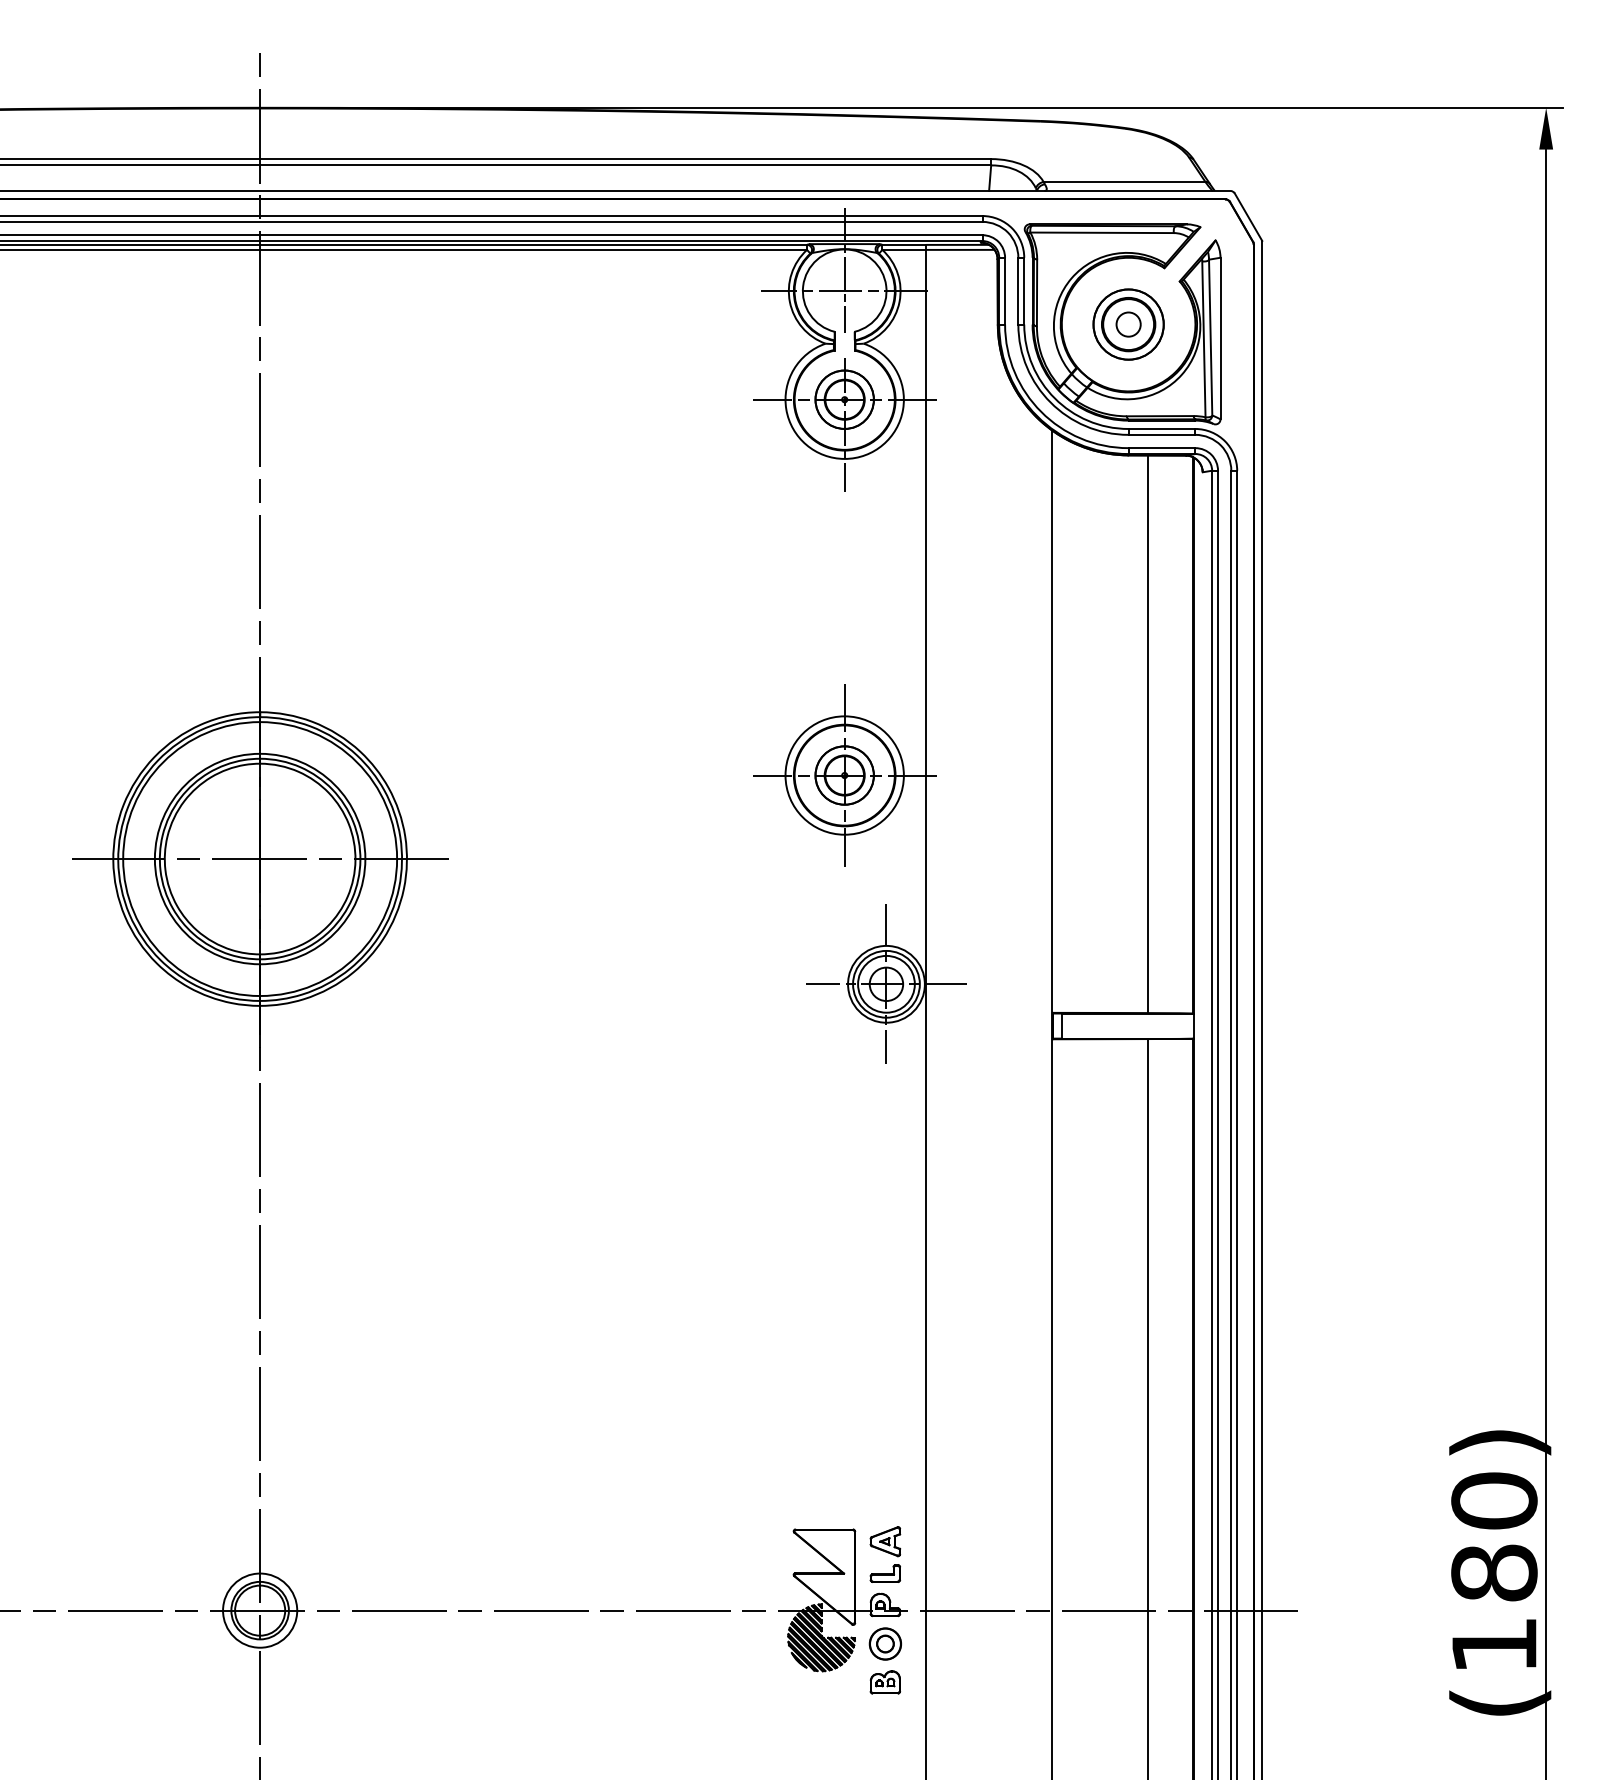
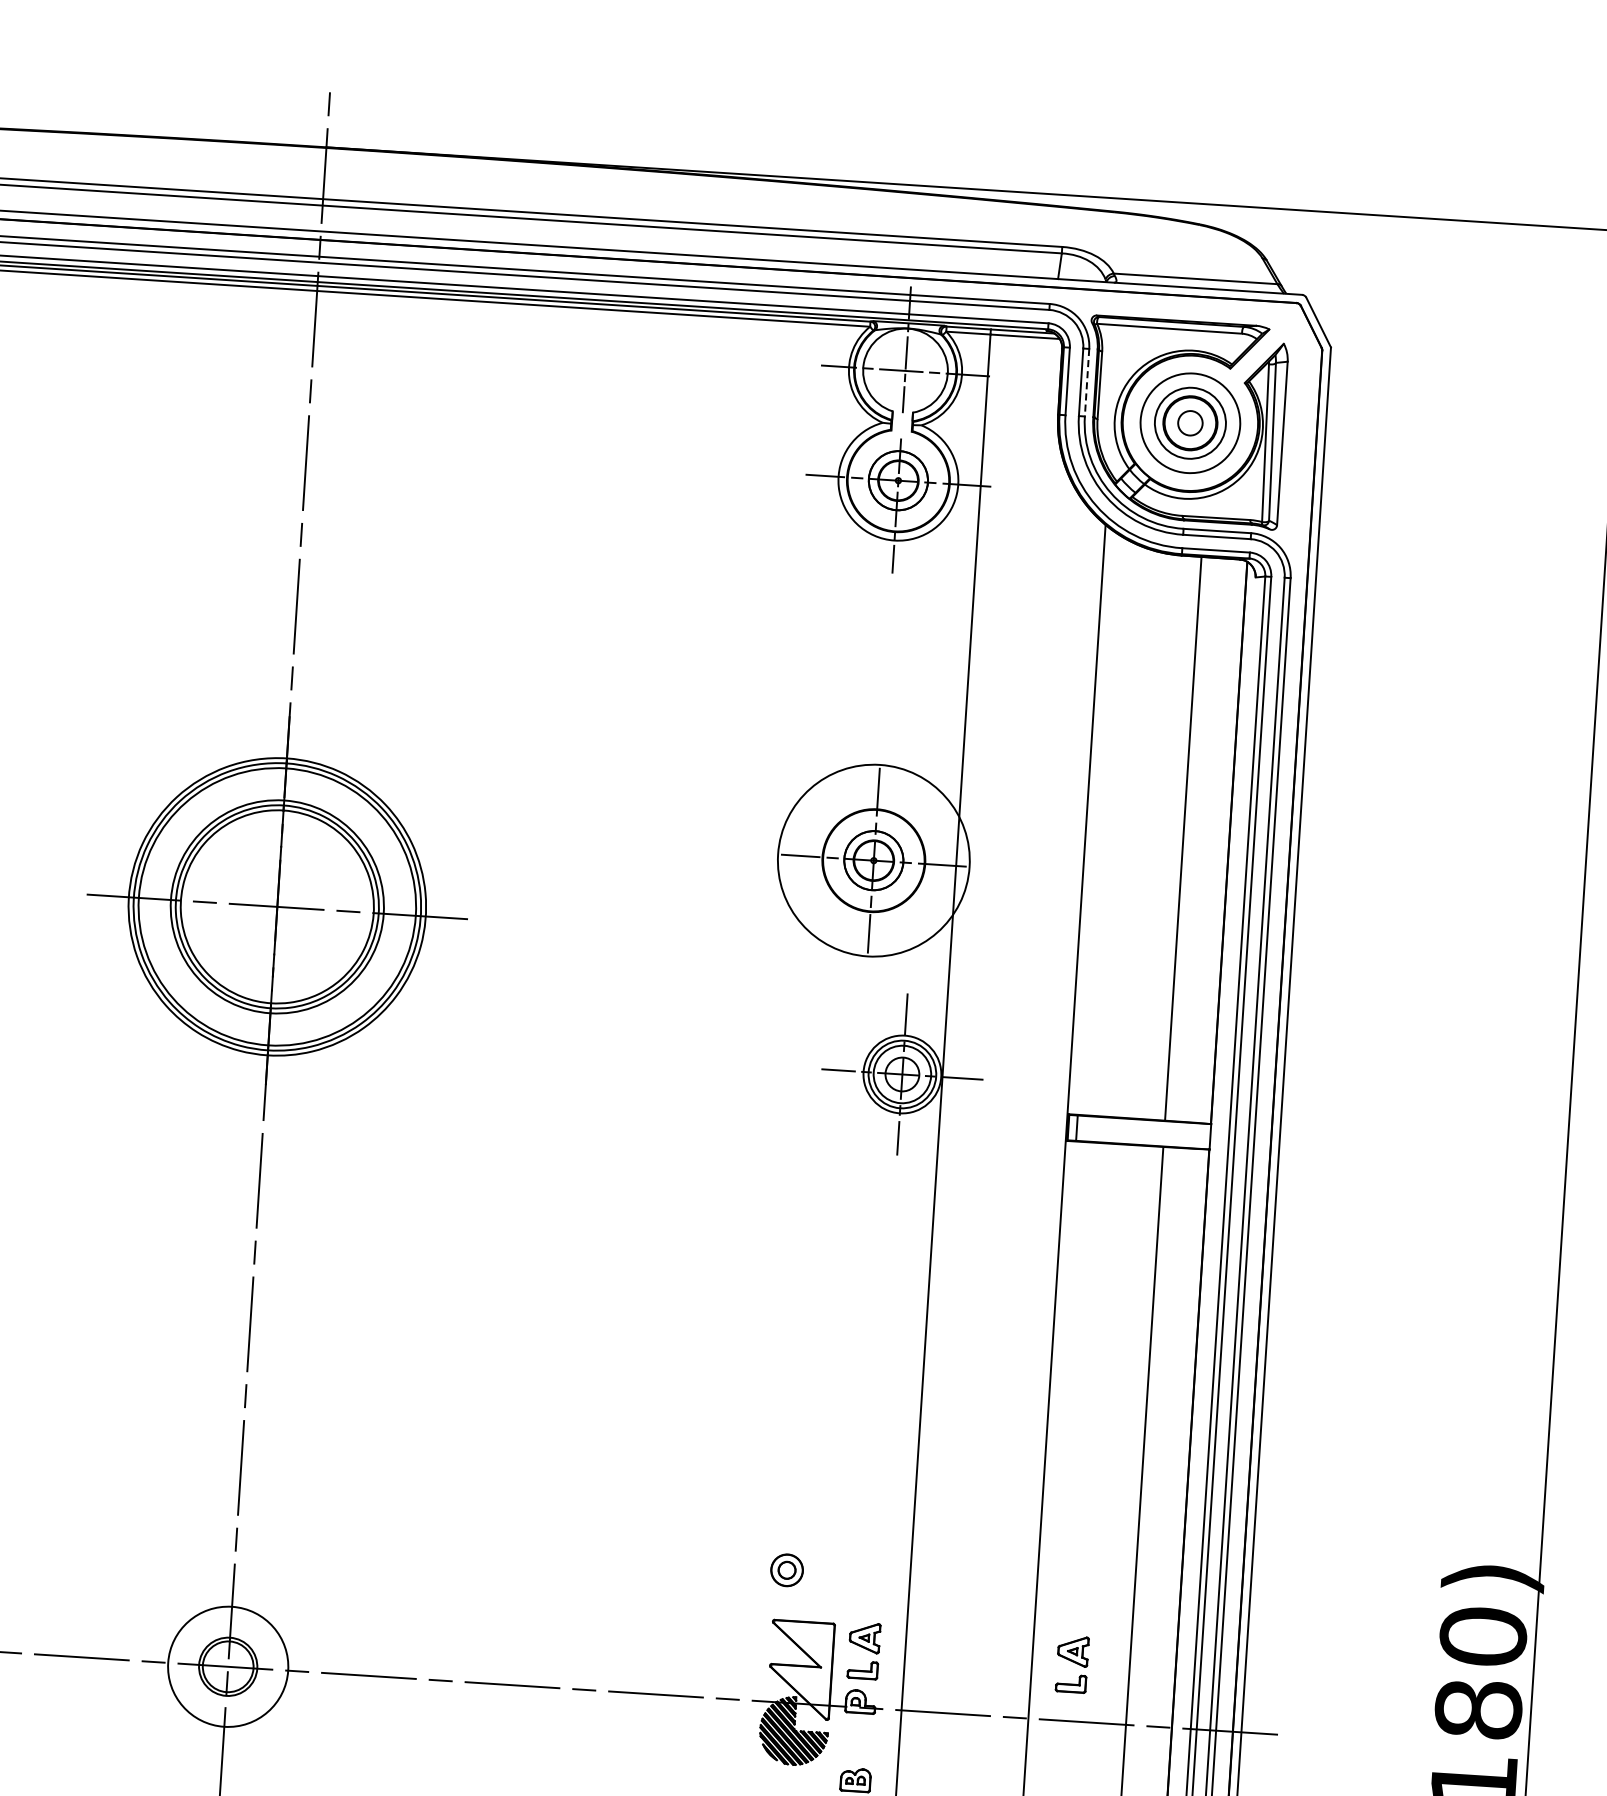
line: (1024, 291) -> (1087, 383), solid -> dashed
circle: (1128, 324) -> (1190, 423), size x1.4
circle: (844, 775) -> (873, 860), size x1.6
part: (1091, 1554) -> (1072, 1664), added
circle: (260, 1610) -> (228, 1666), size x1.6
part: (884, 1643) -> (786, 1569), moved

